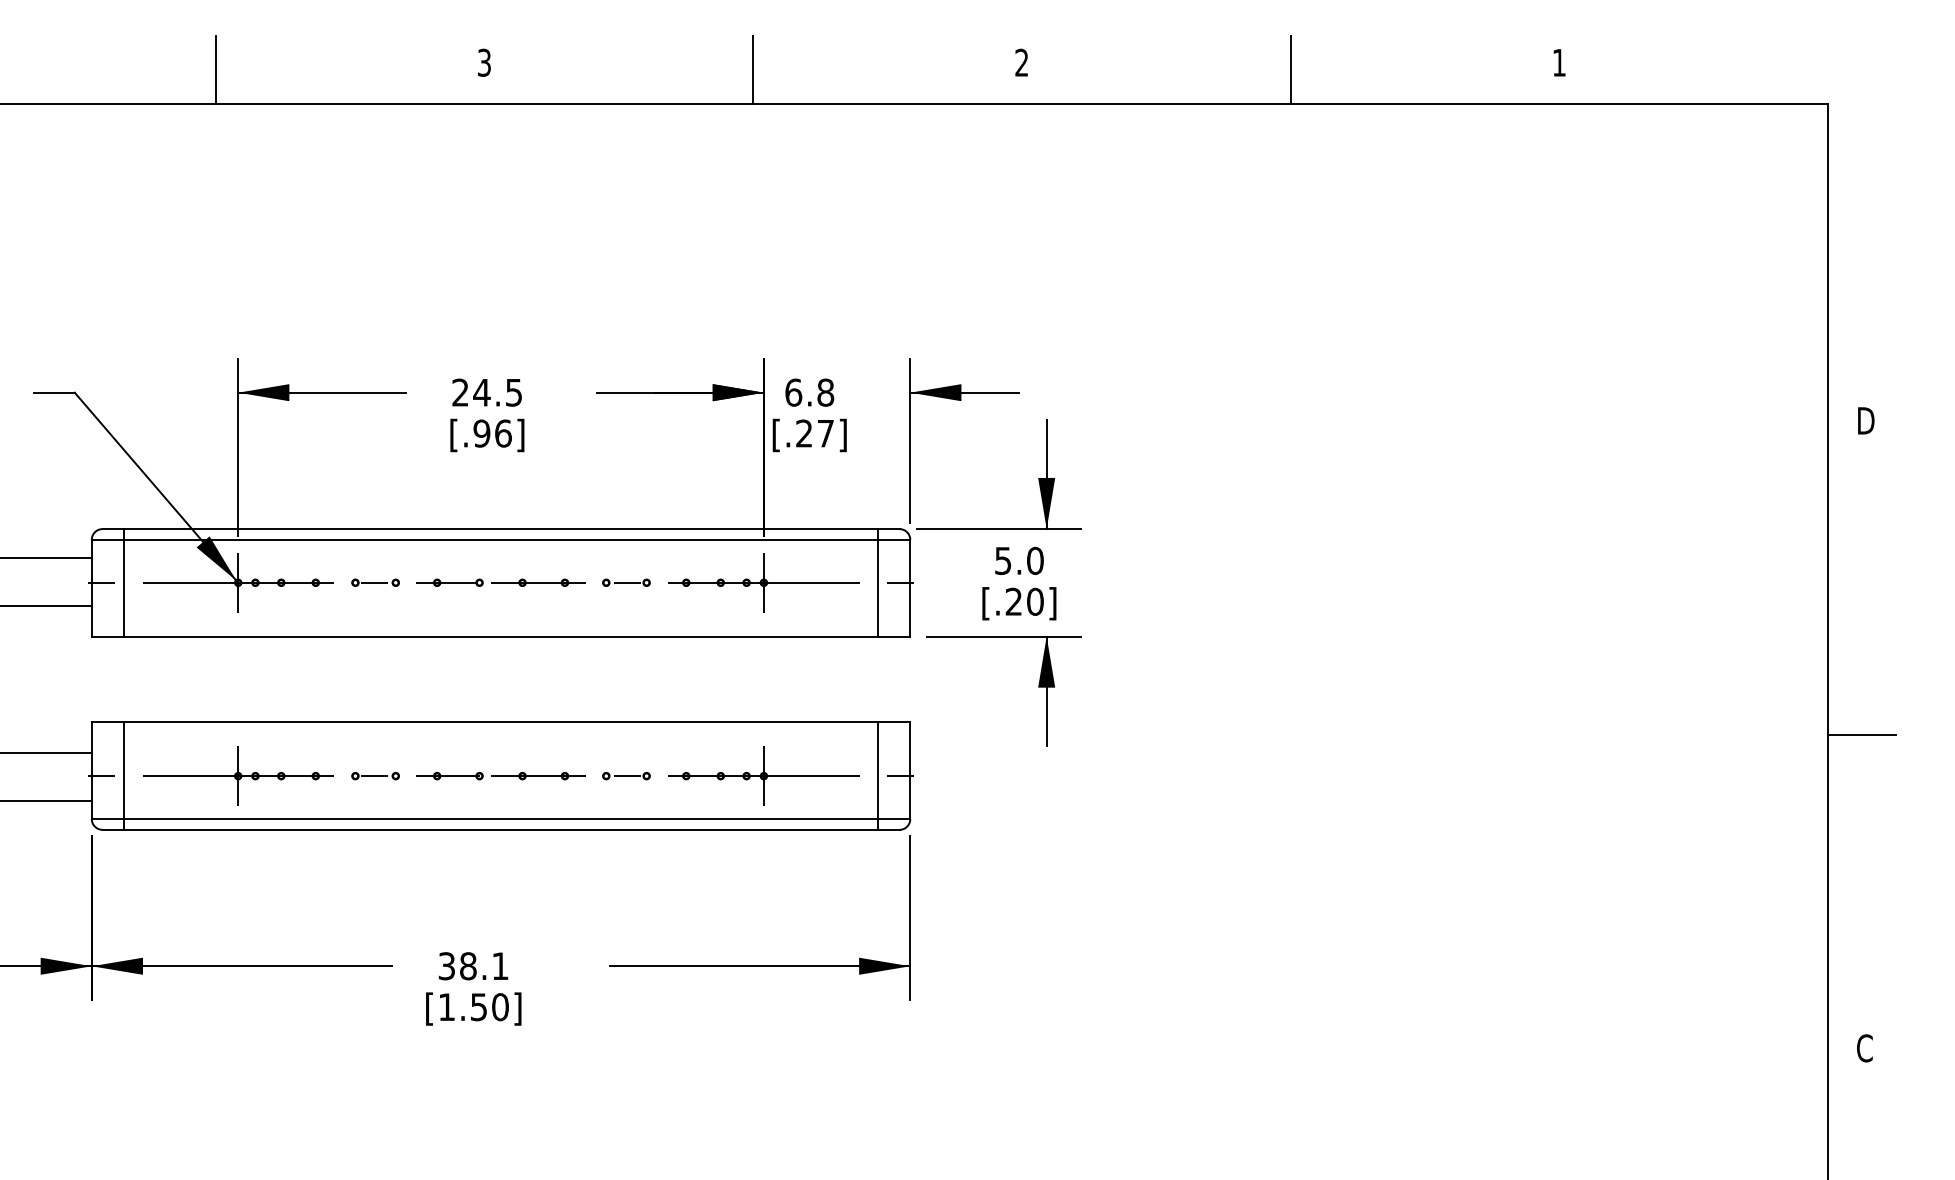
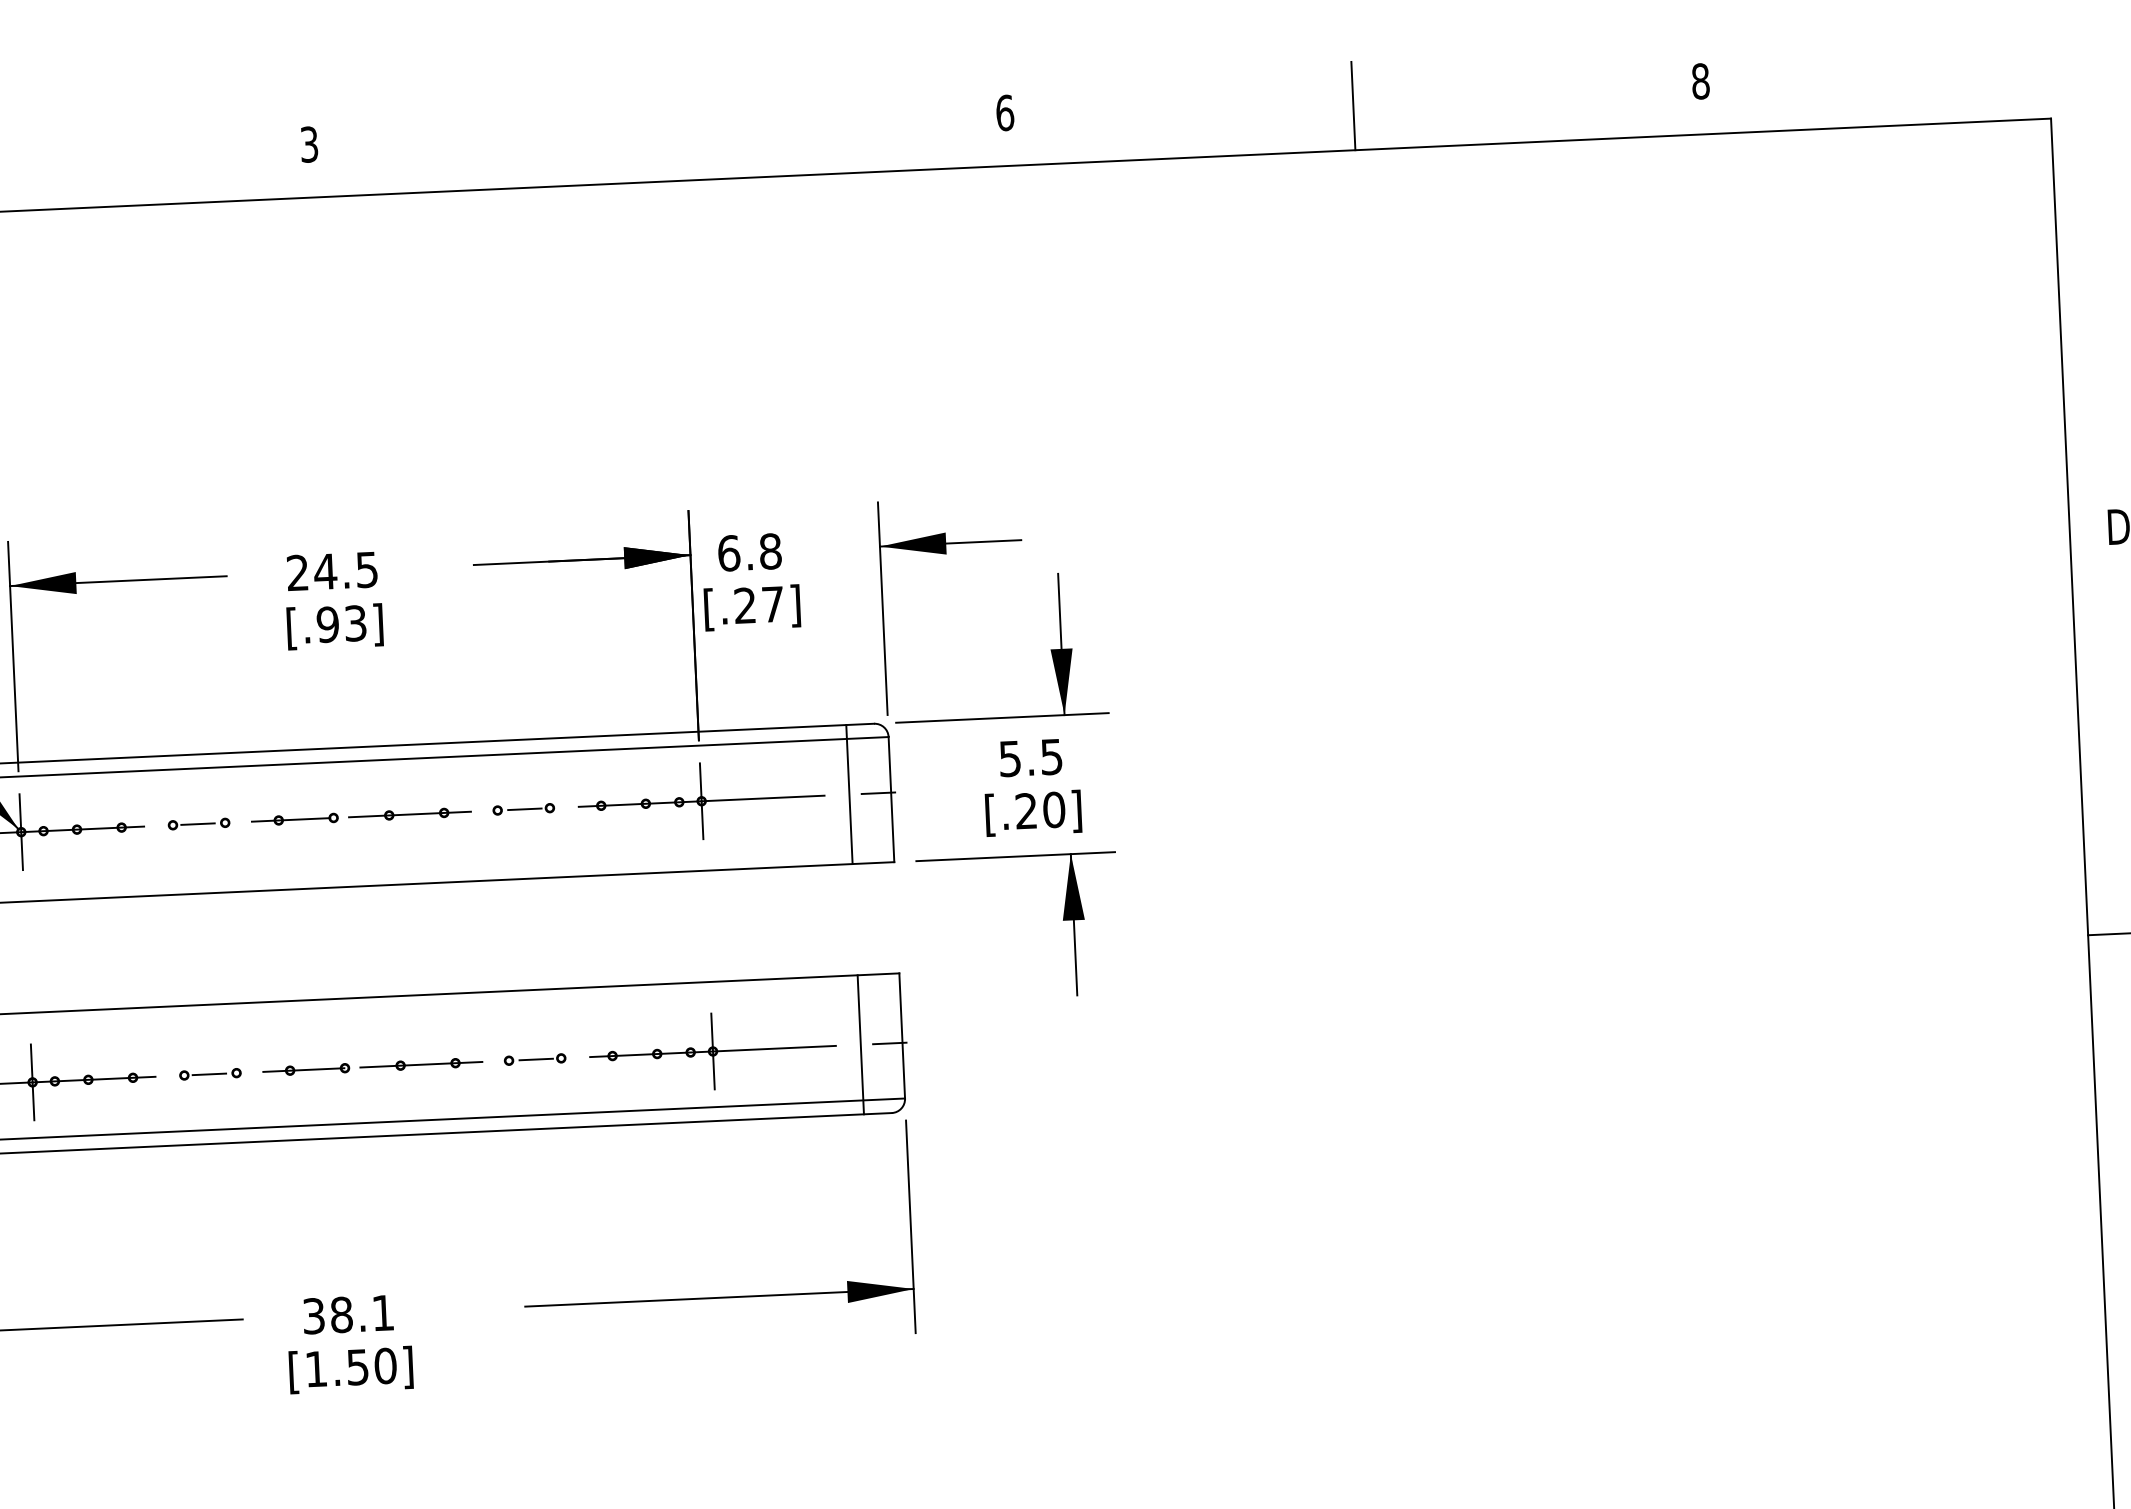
text: (1021, 62) -> (1004, 112), 2 -> 6
text: (1559, 62) -> (1700, 81), 1 -> 8
line: (753, 69) -> (658, 137), removed
text: (503, 433) -> (355, 623), [.96] -> [.93]
text: (1035, 560) -> (1051, 756), 5.0 -> 5.5

